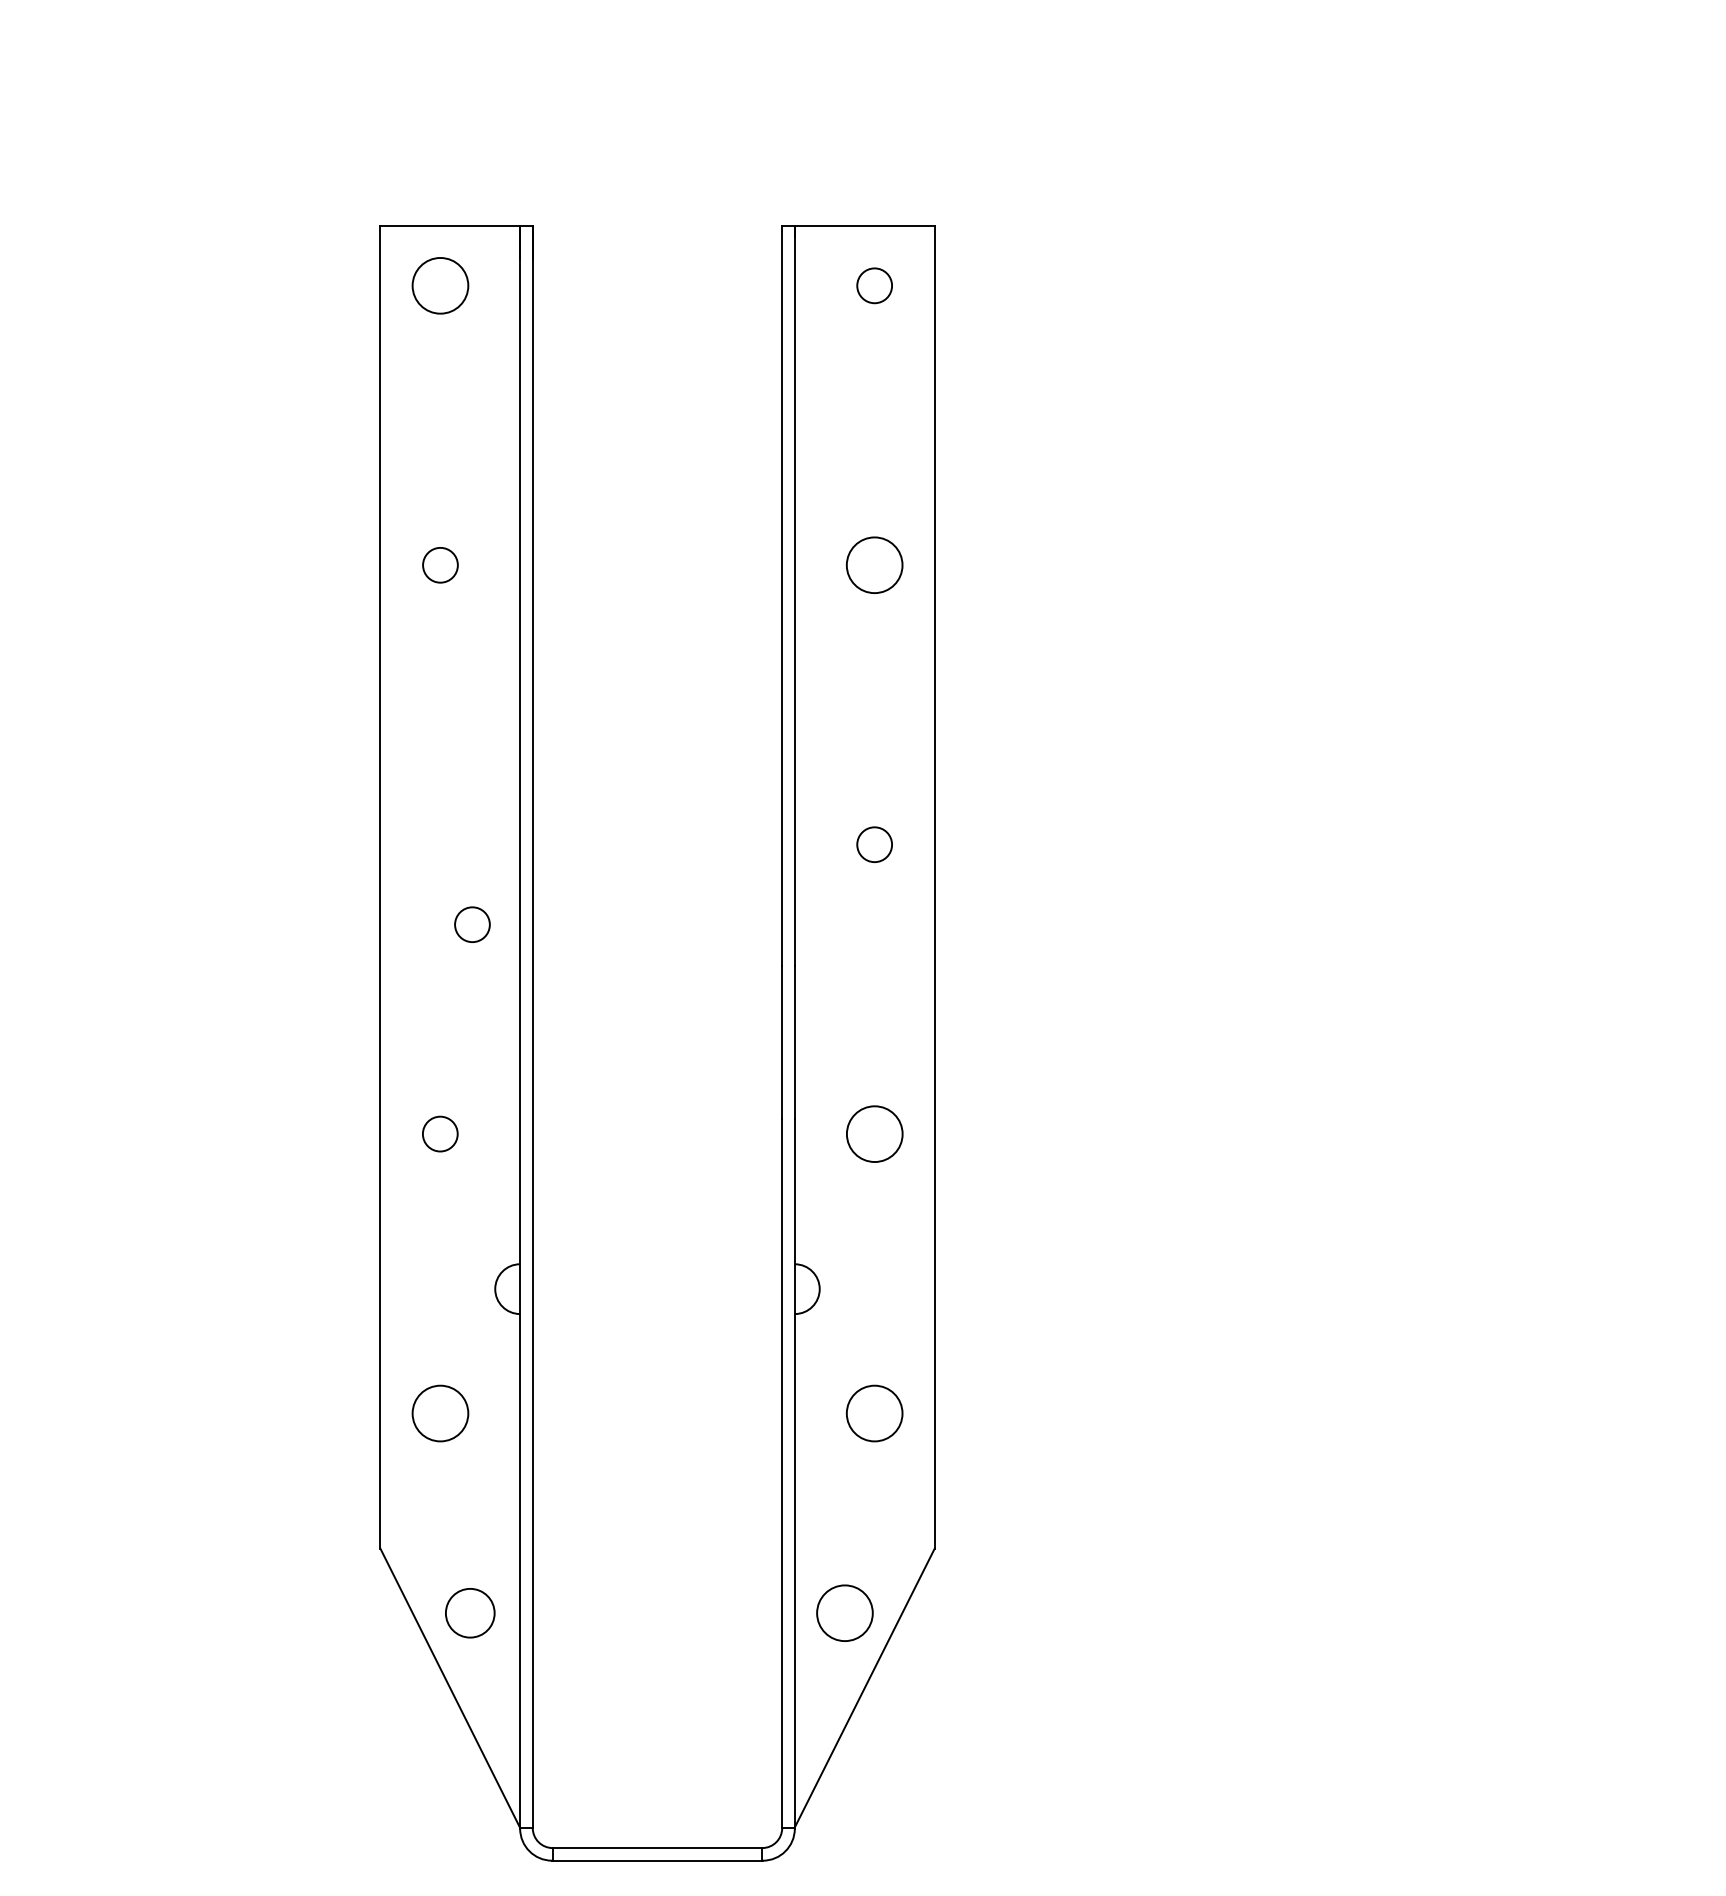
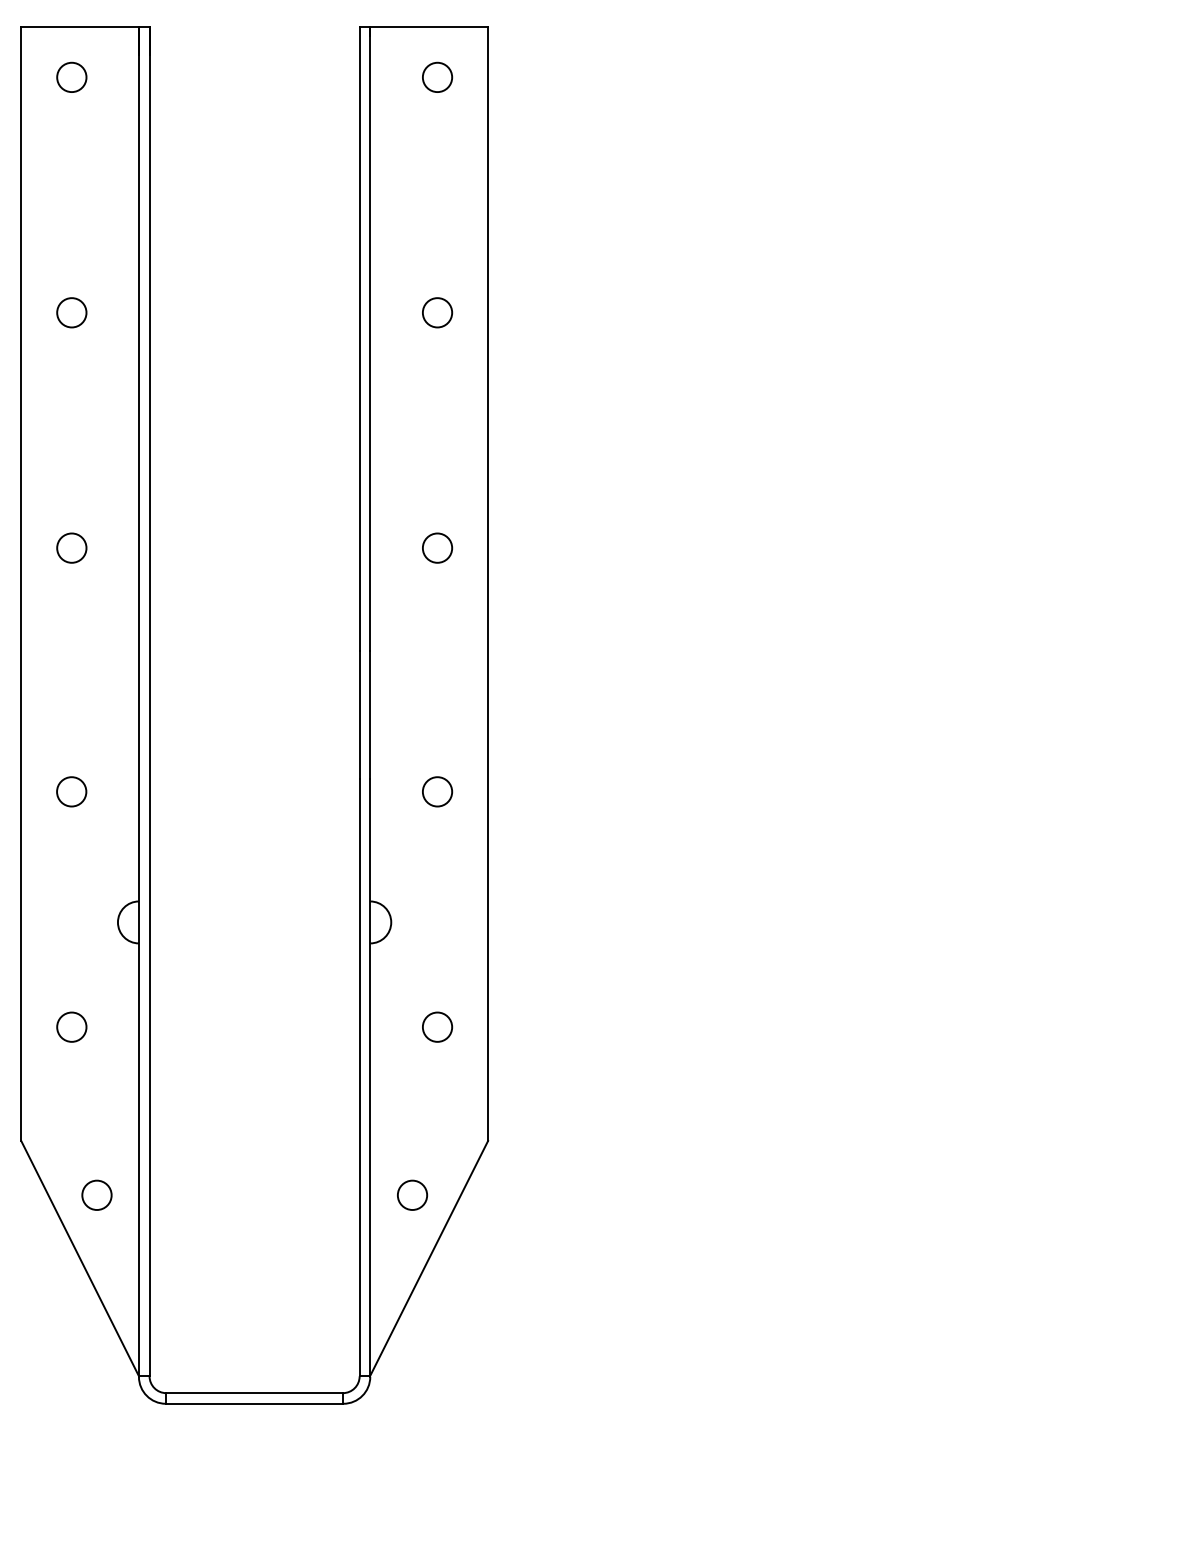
circle: (440, 285) -> (71, 77), size x0.62
circle: (874, 564) -> (437, 312), size x0.62
circle: (472, 924) -> (71, 547), moved
circle: (874, 1133) -> (437, 791), size x0.62
circle: (440, 1413) -> (71, 1027), size x0.62
circle: (874, 1413) -> (437, 1027), size x0.62
circle: (470, 1612) -> (97, 1194), size x0.71
circle: (844, 1612) -> (412, 1194), size x0.62

